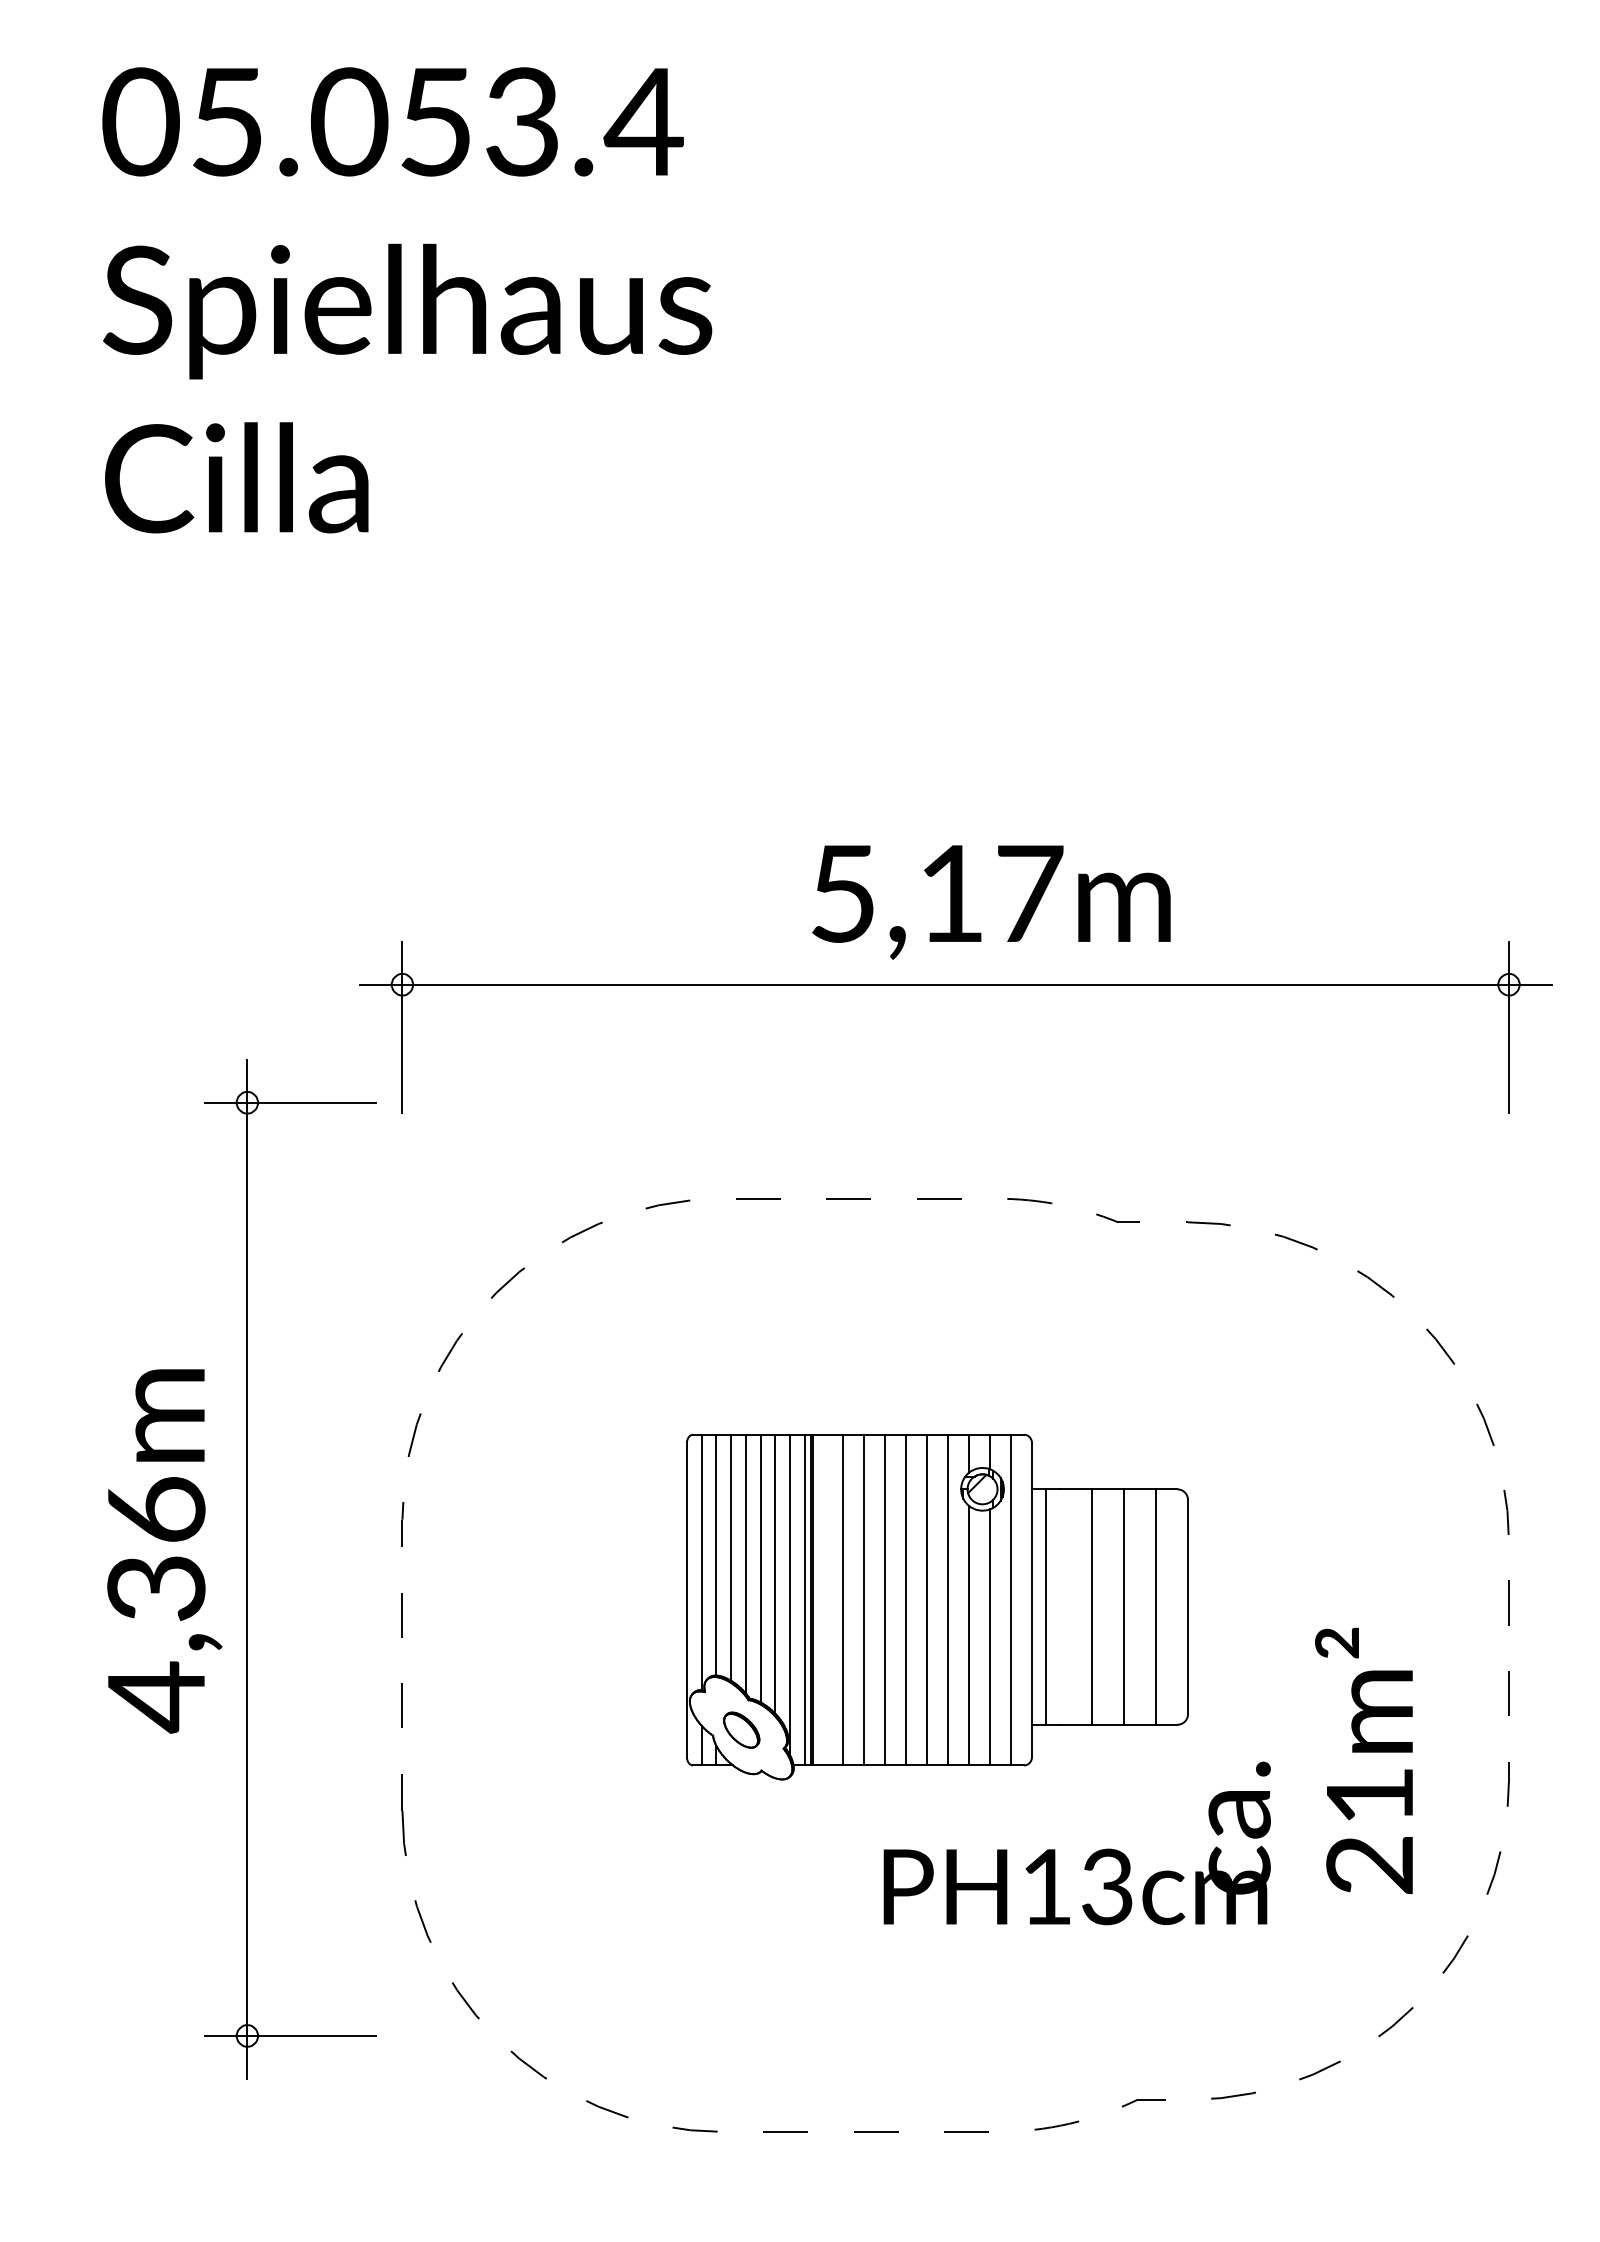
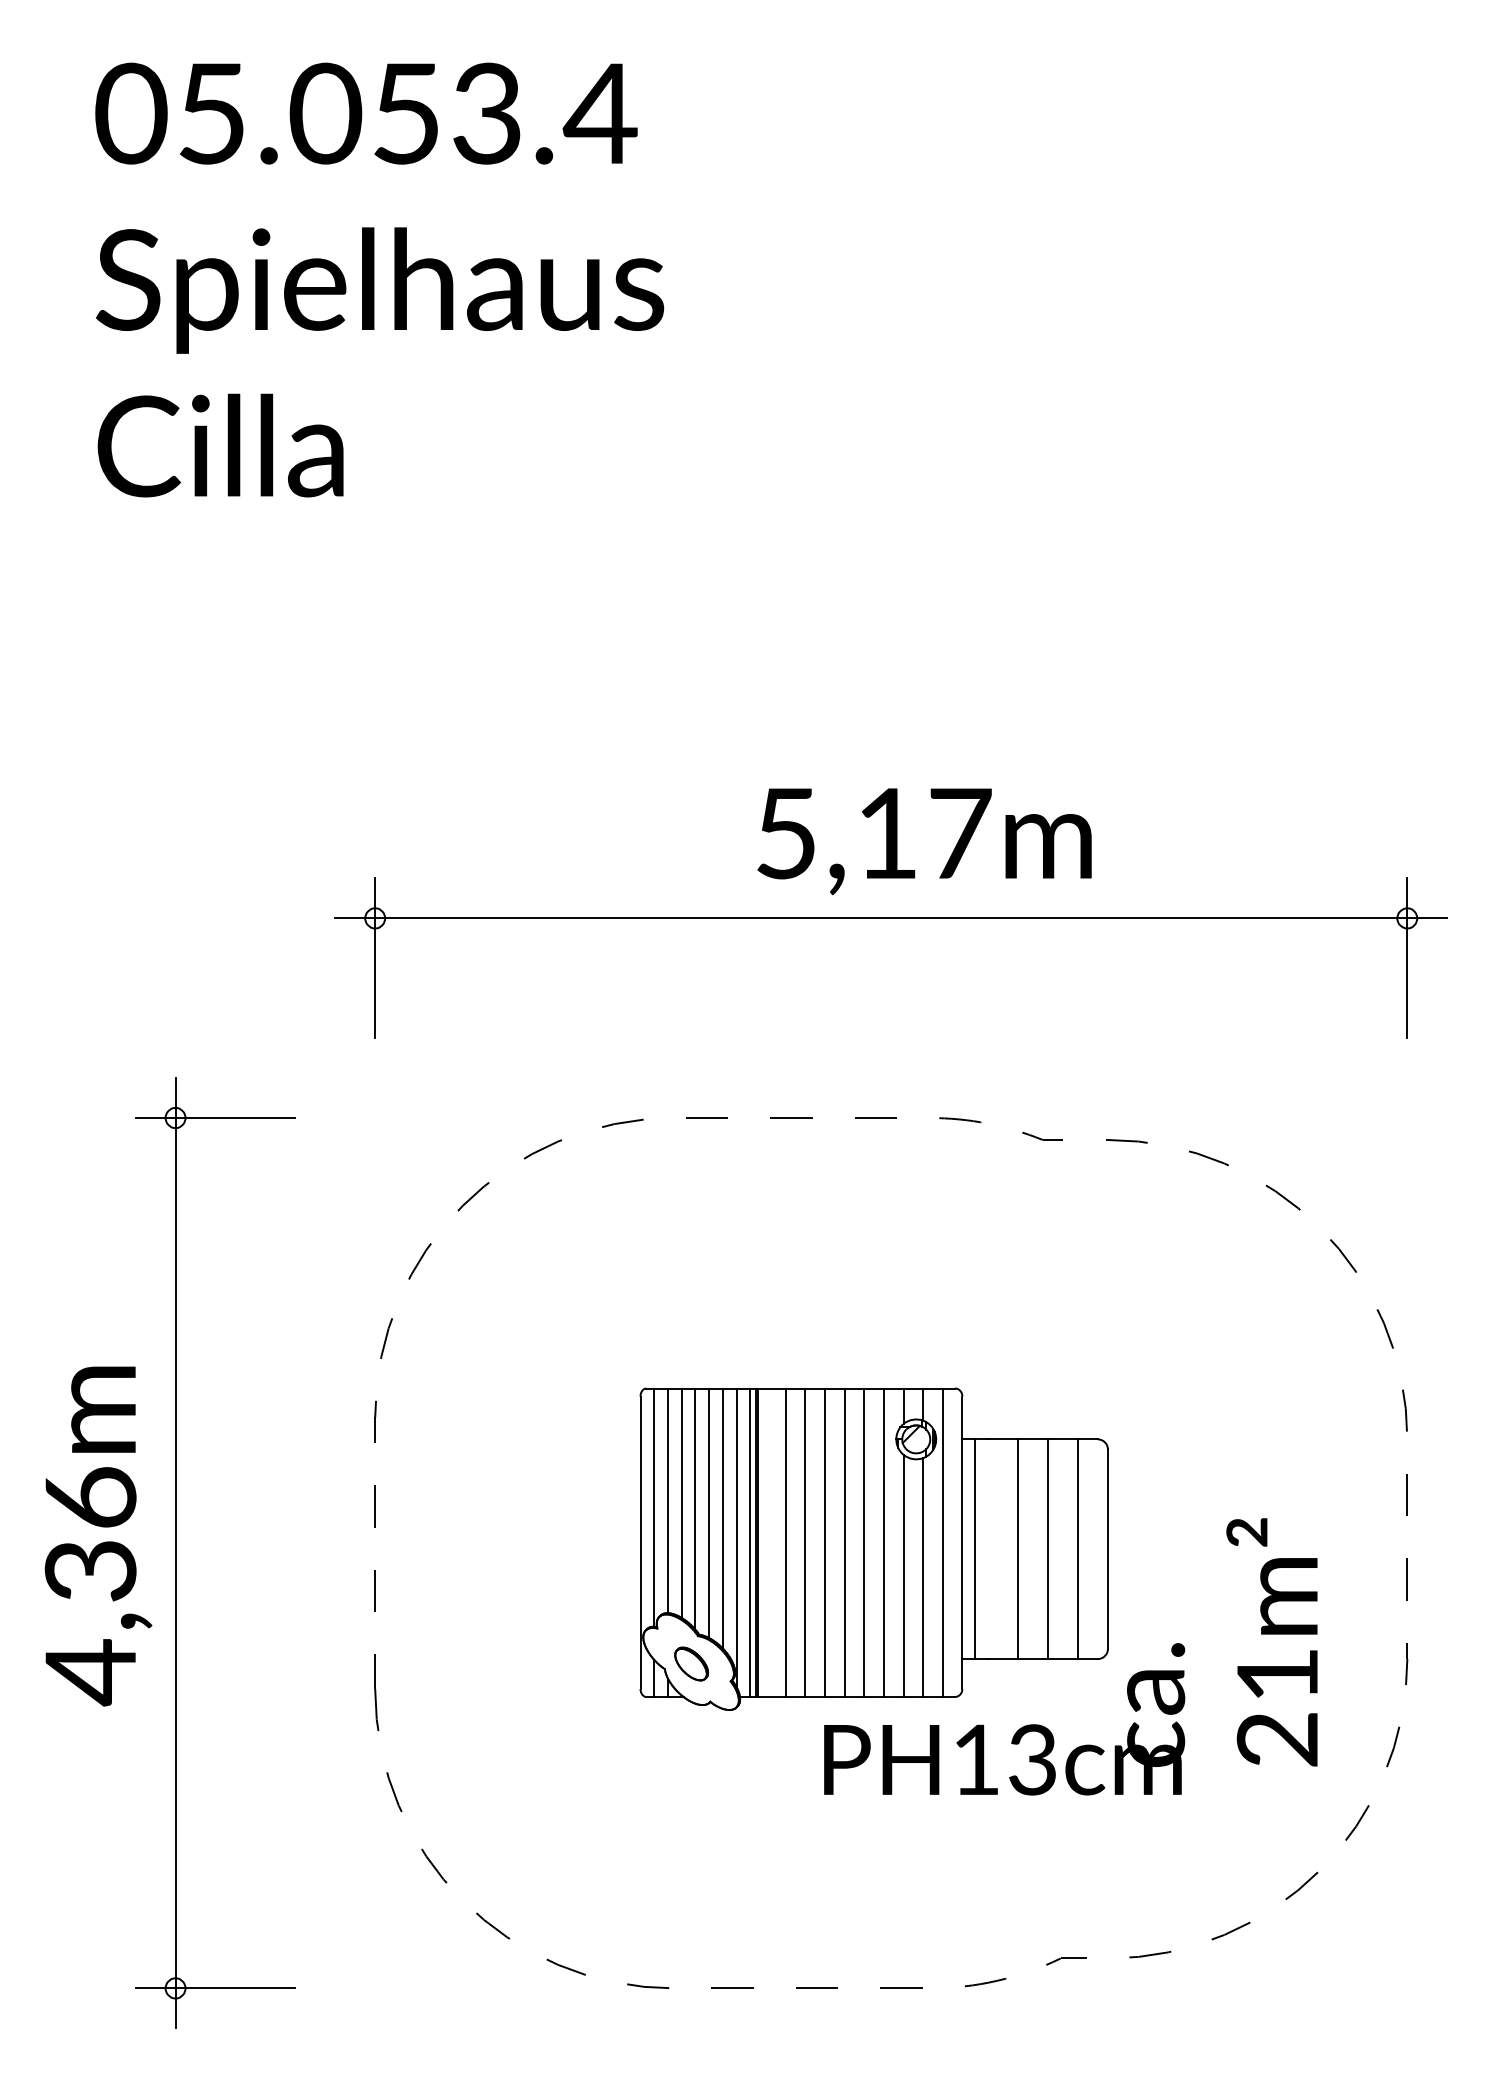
part: (241, 1569) -> (170, 1553), moved
part: (937, 1606) -> (874, 1548), moved

